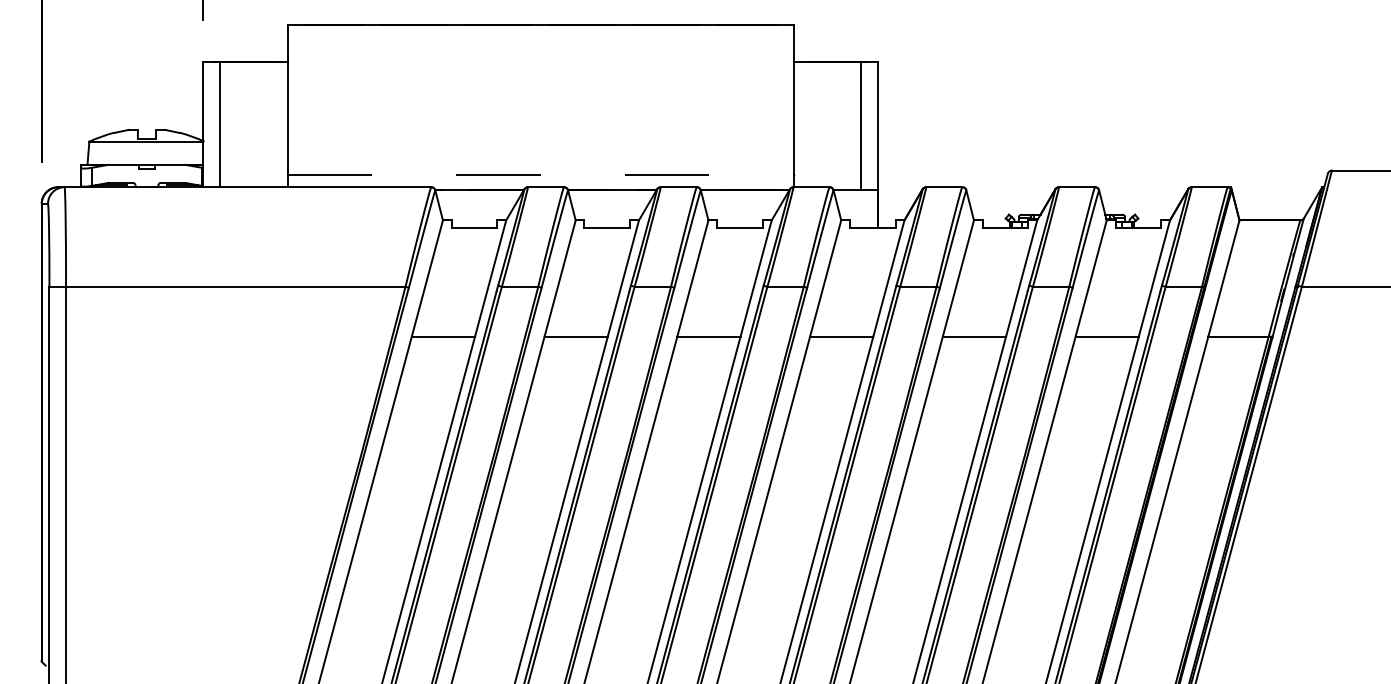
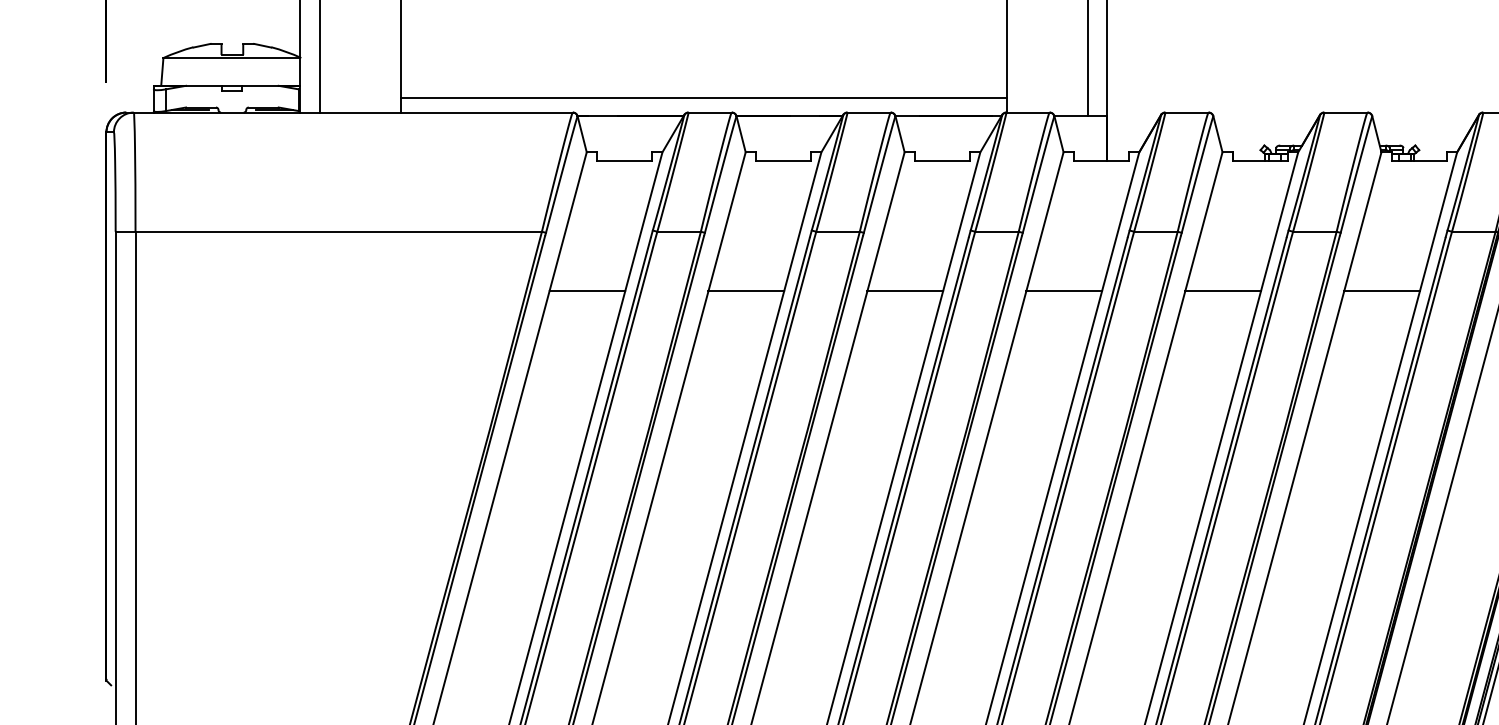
line: (540, 175) -> (703, 98), dashed -> solid

